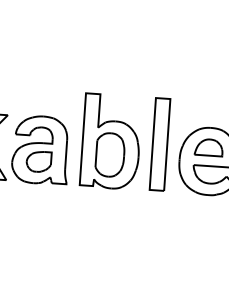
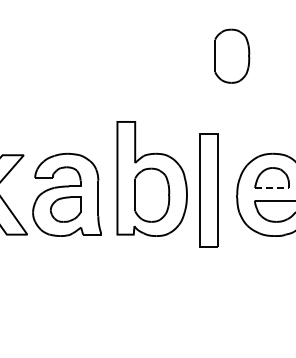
part: (183, 45) -> (232, 55), added
part: (159, 144) -> (208, 190), moved
line: (209, 155) -> (273, 187), solid -> dashed

